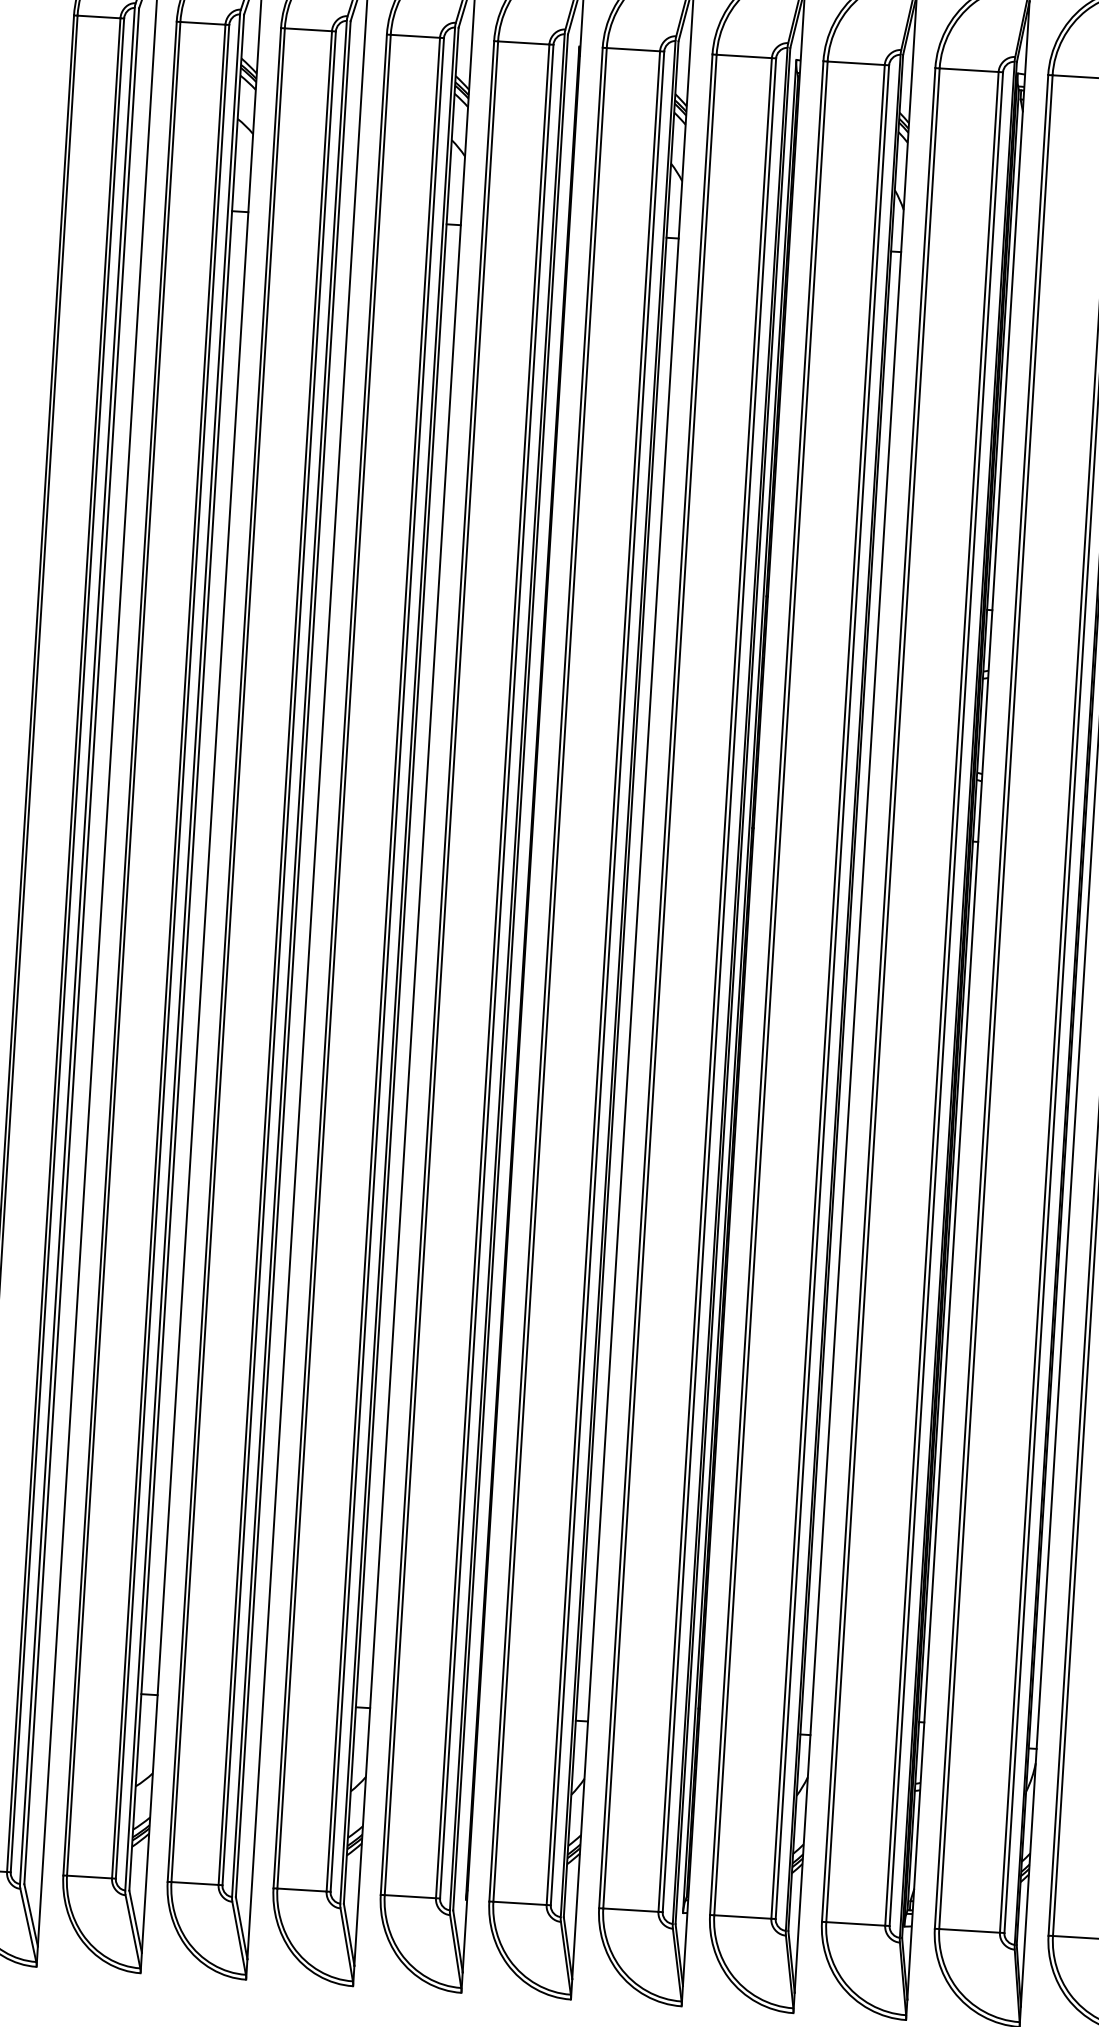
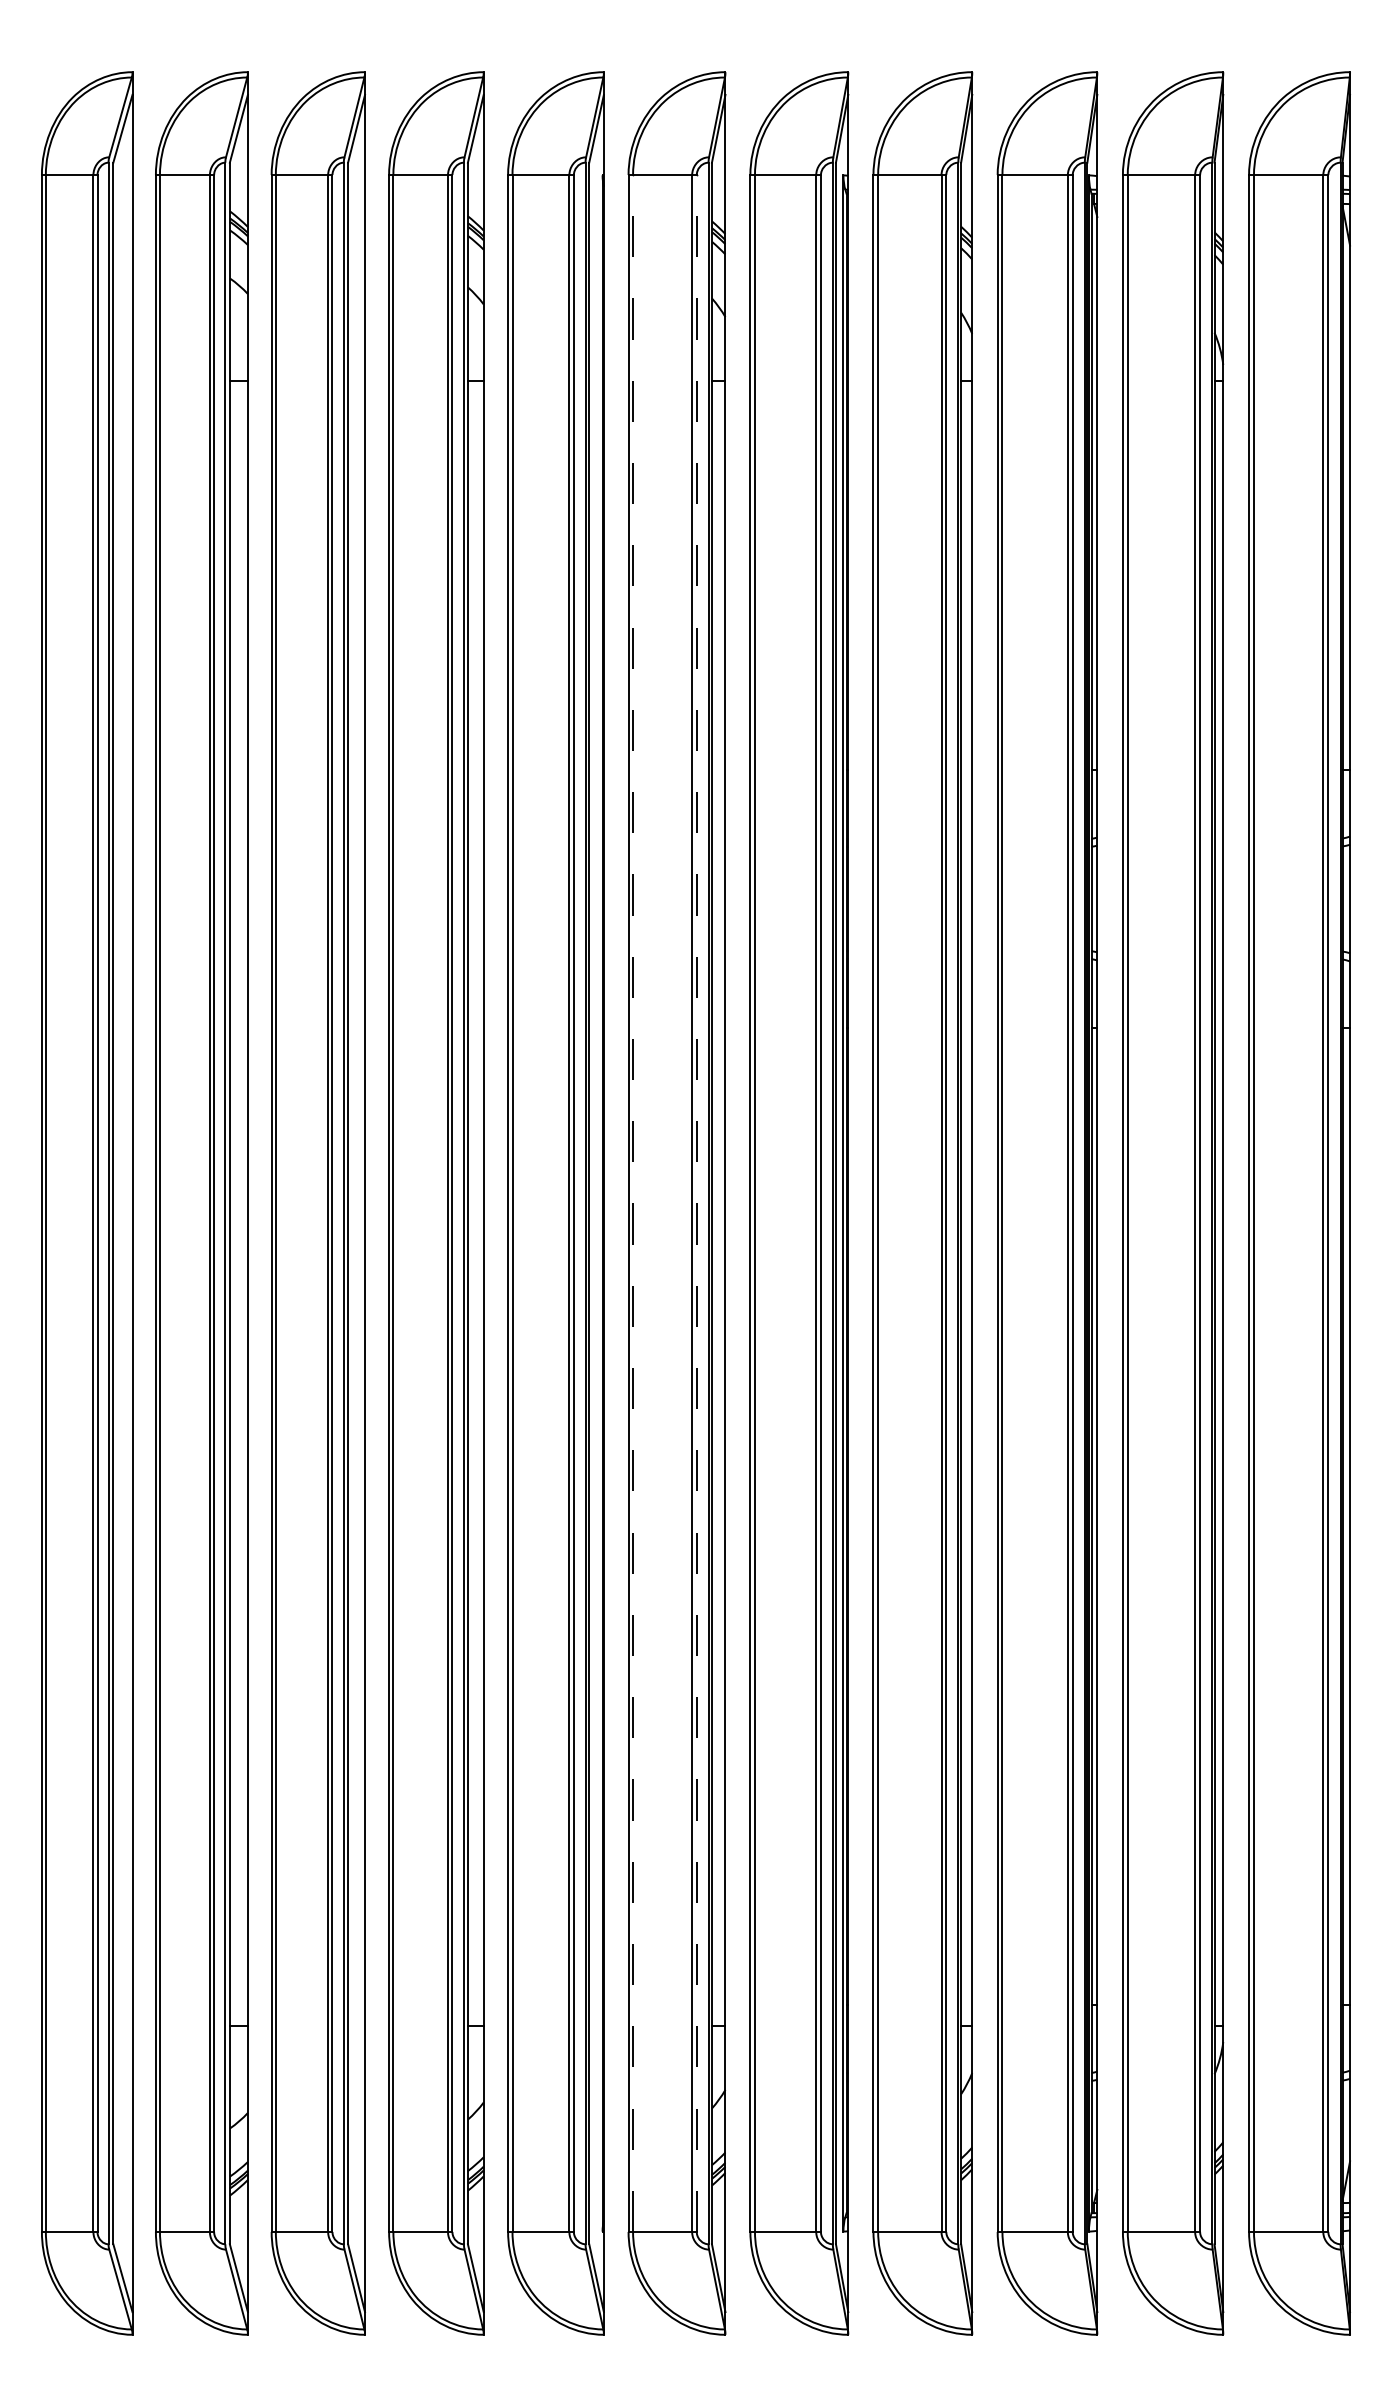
line: (550, 974) -> (633, 1203), solid -> dashed
line: (607, 978) -> (696, 1203), solid -> dashed

